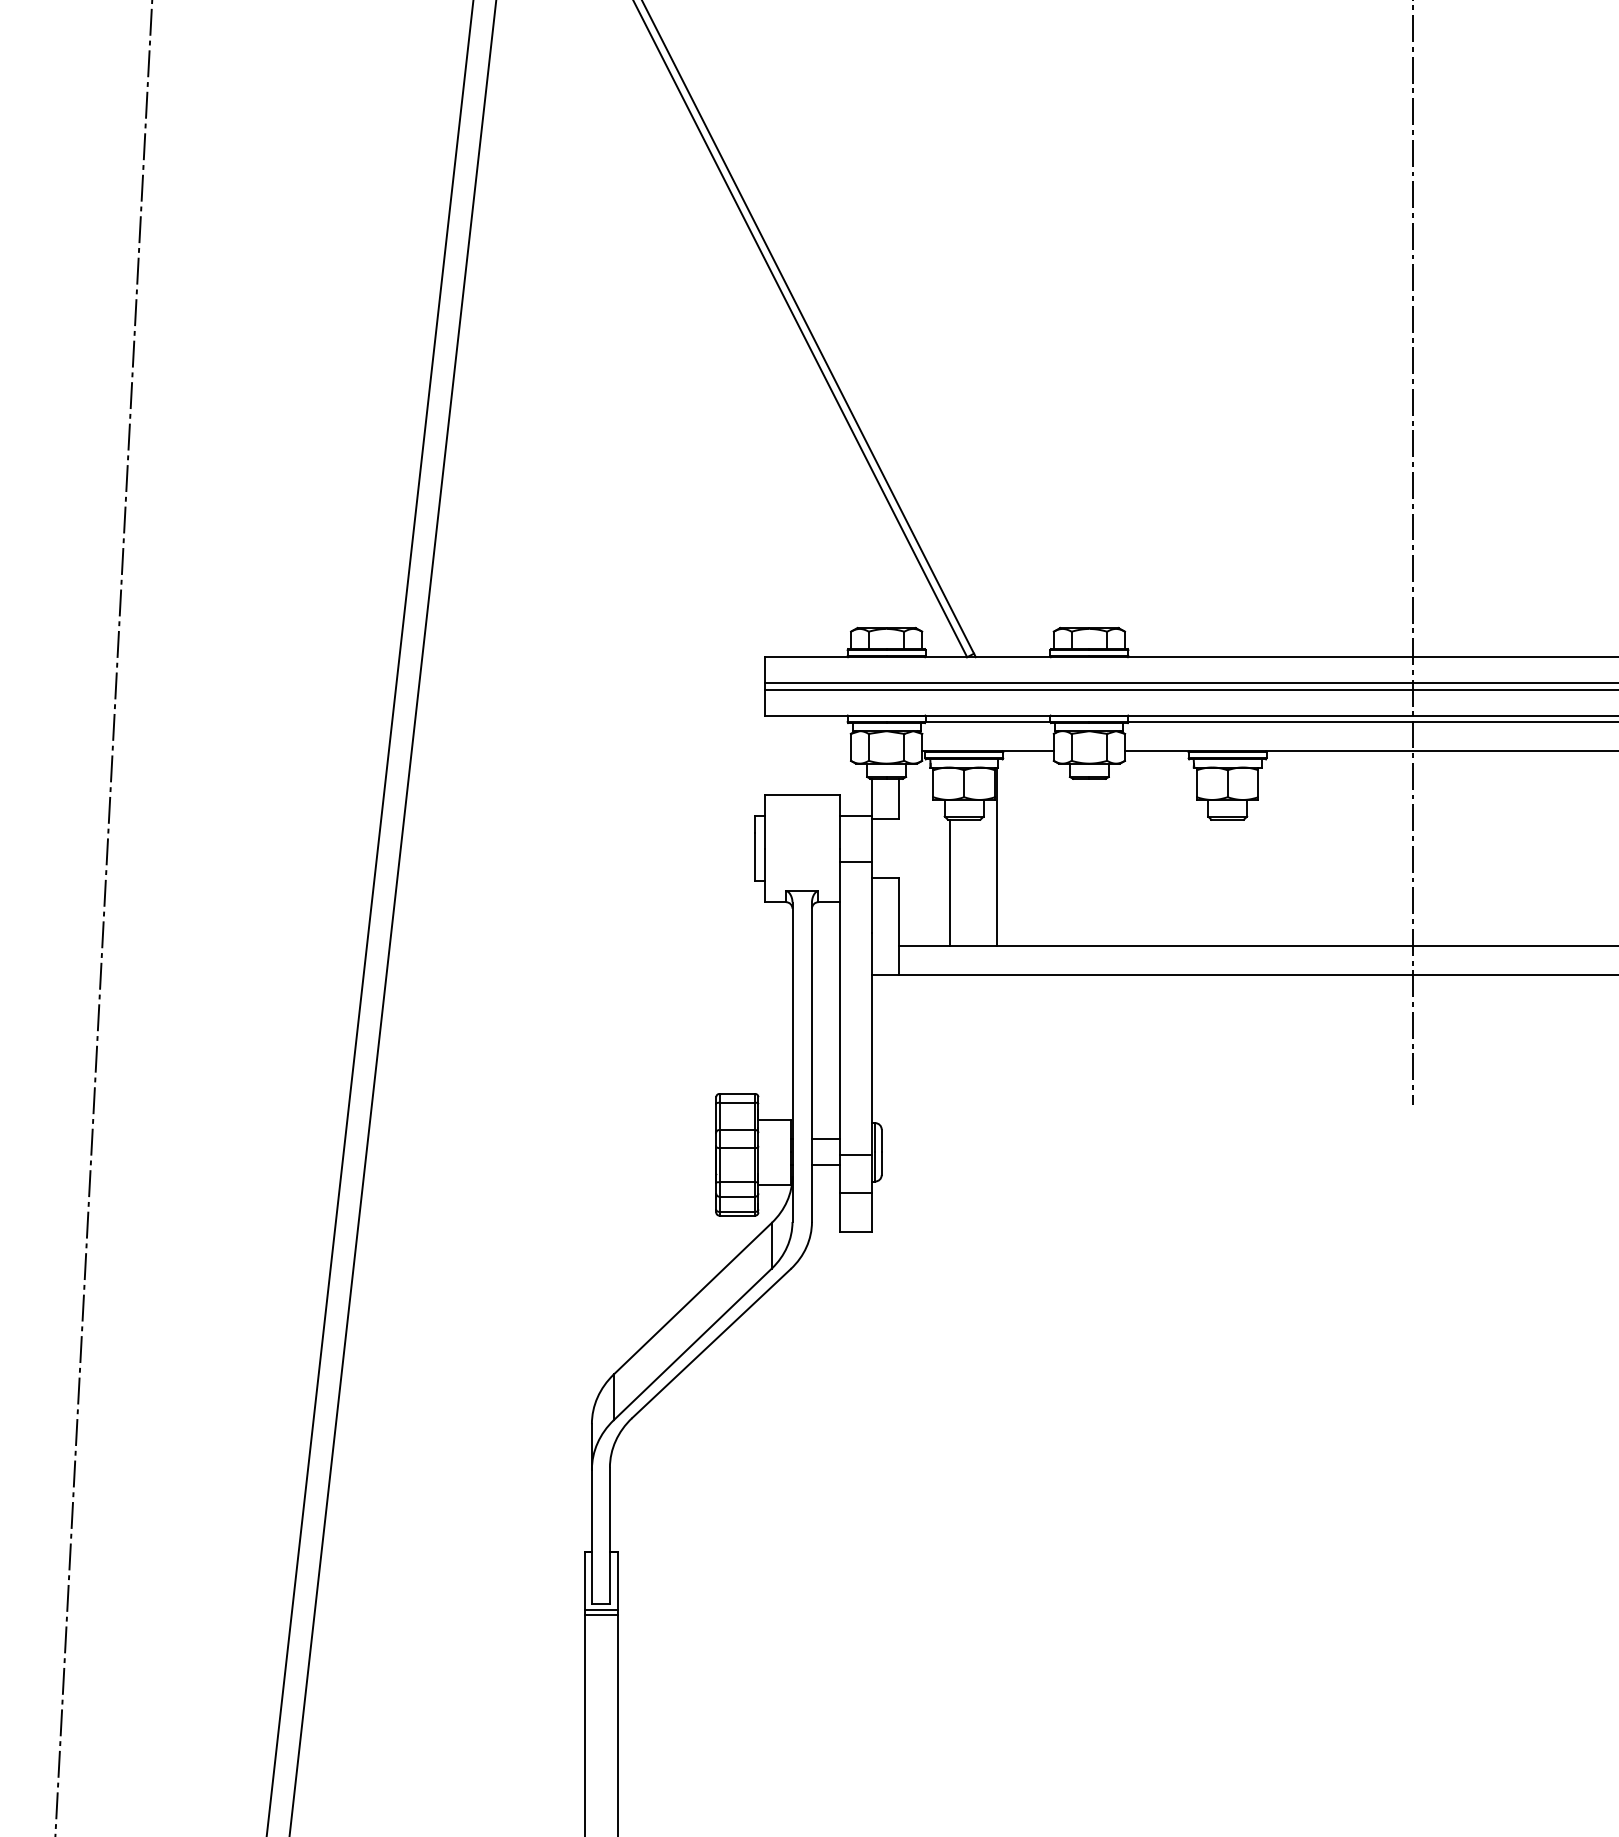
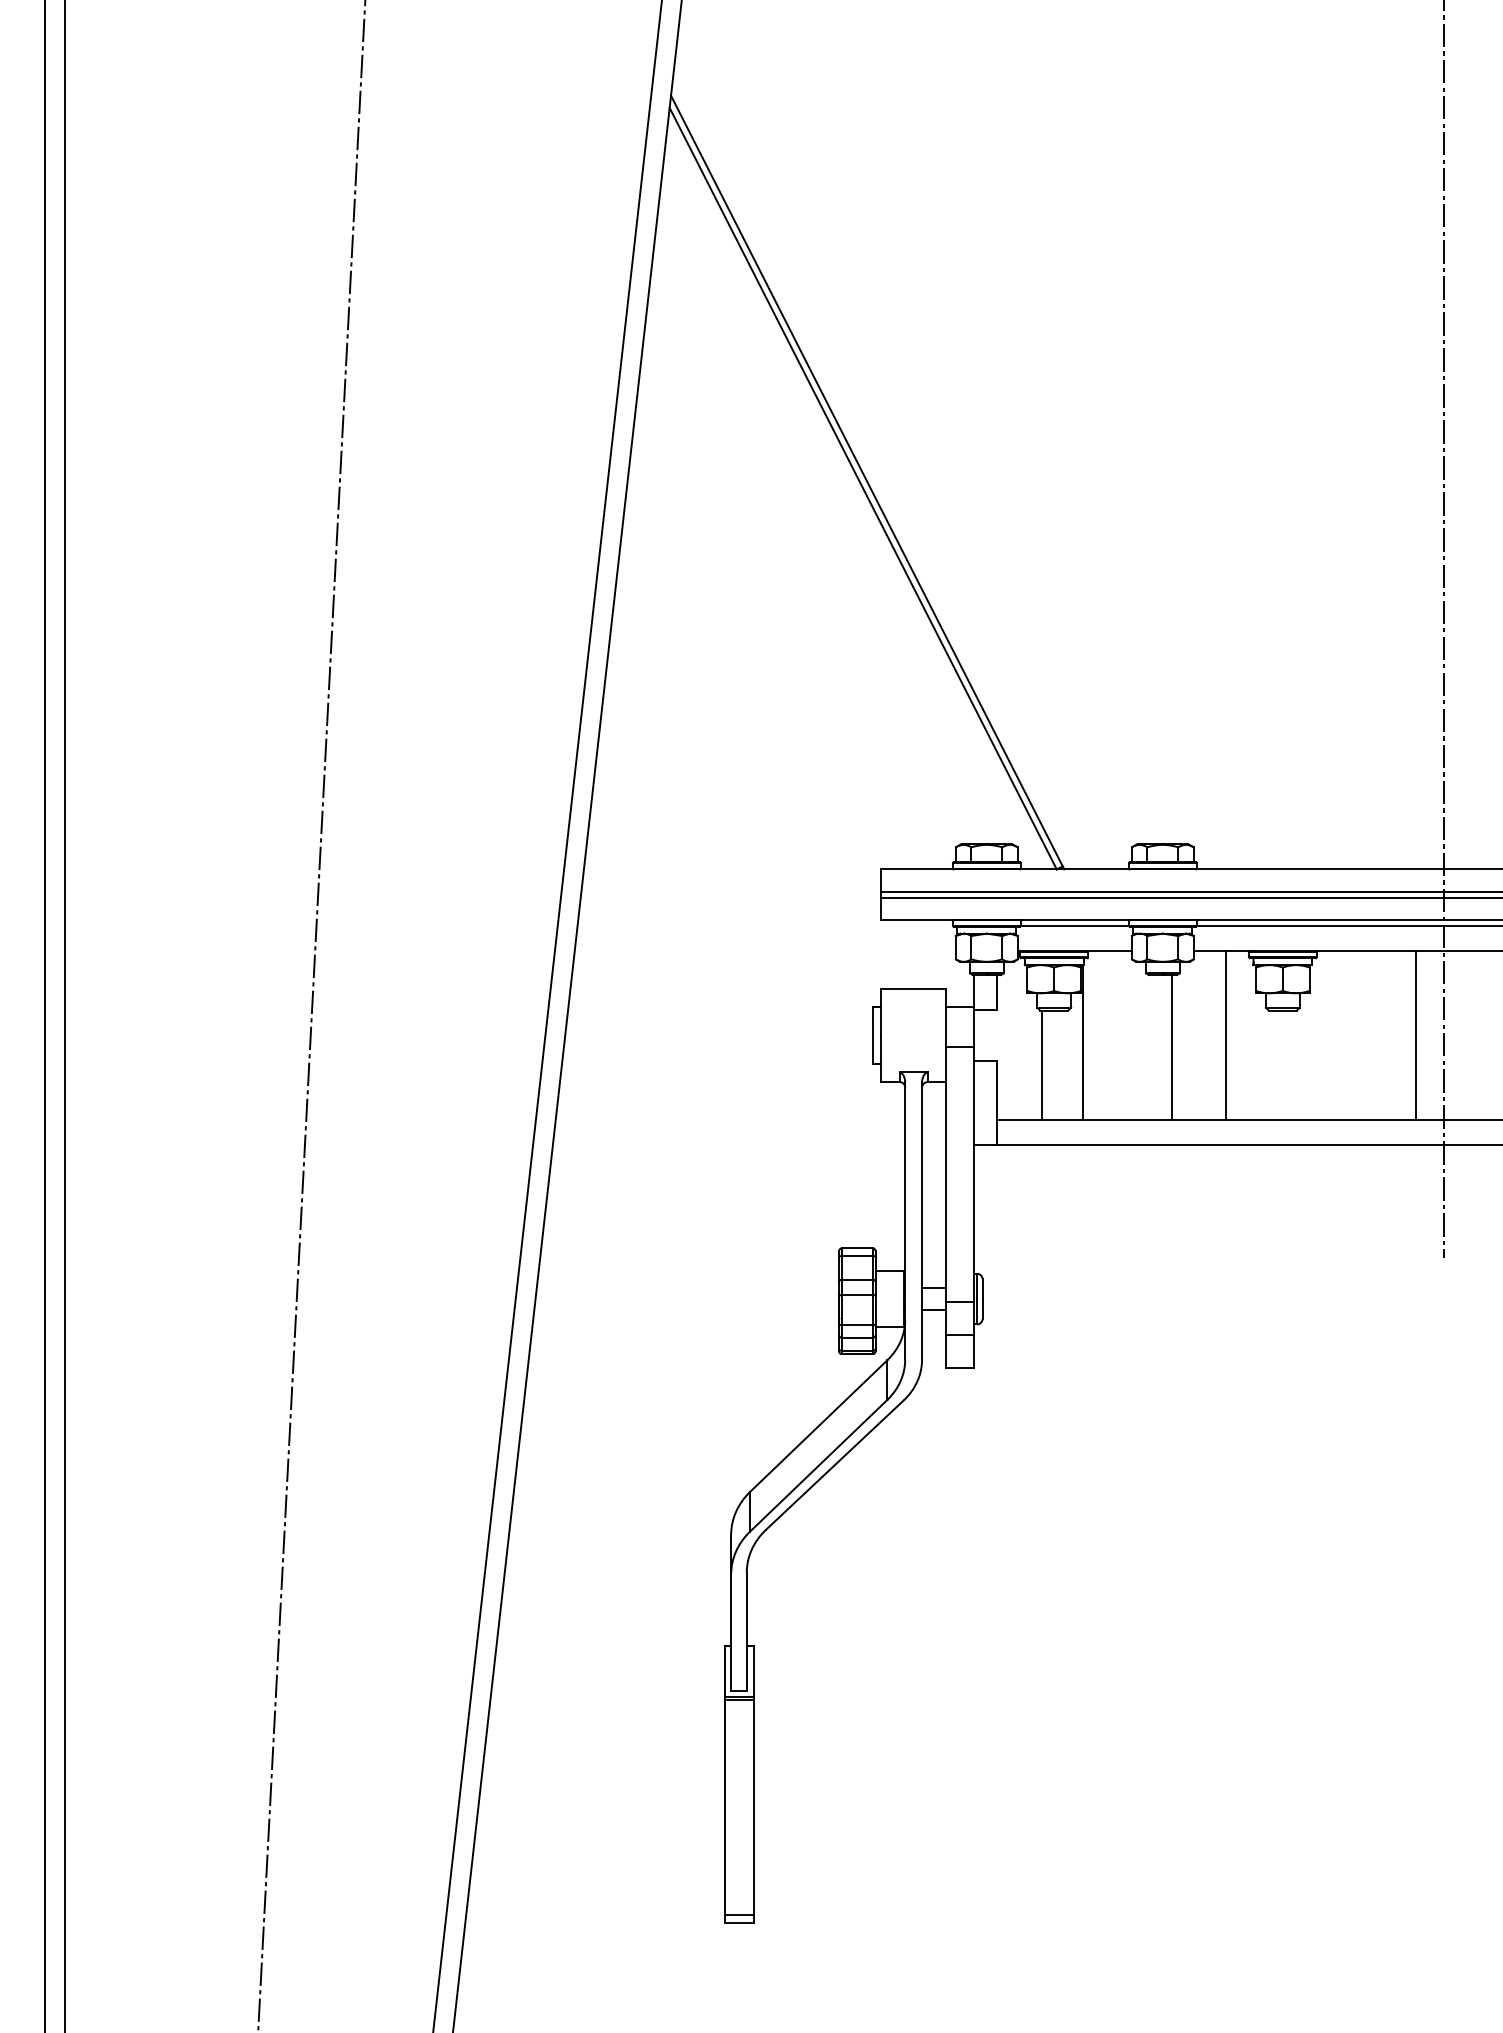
line: (1161, 848) -> (1225, 1035), added
line: (1381, 848) -> (1416, 1035), added
line: (1099, 862) -> (1171, 1047), added

